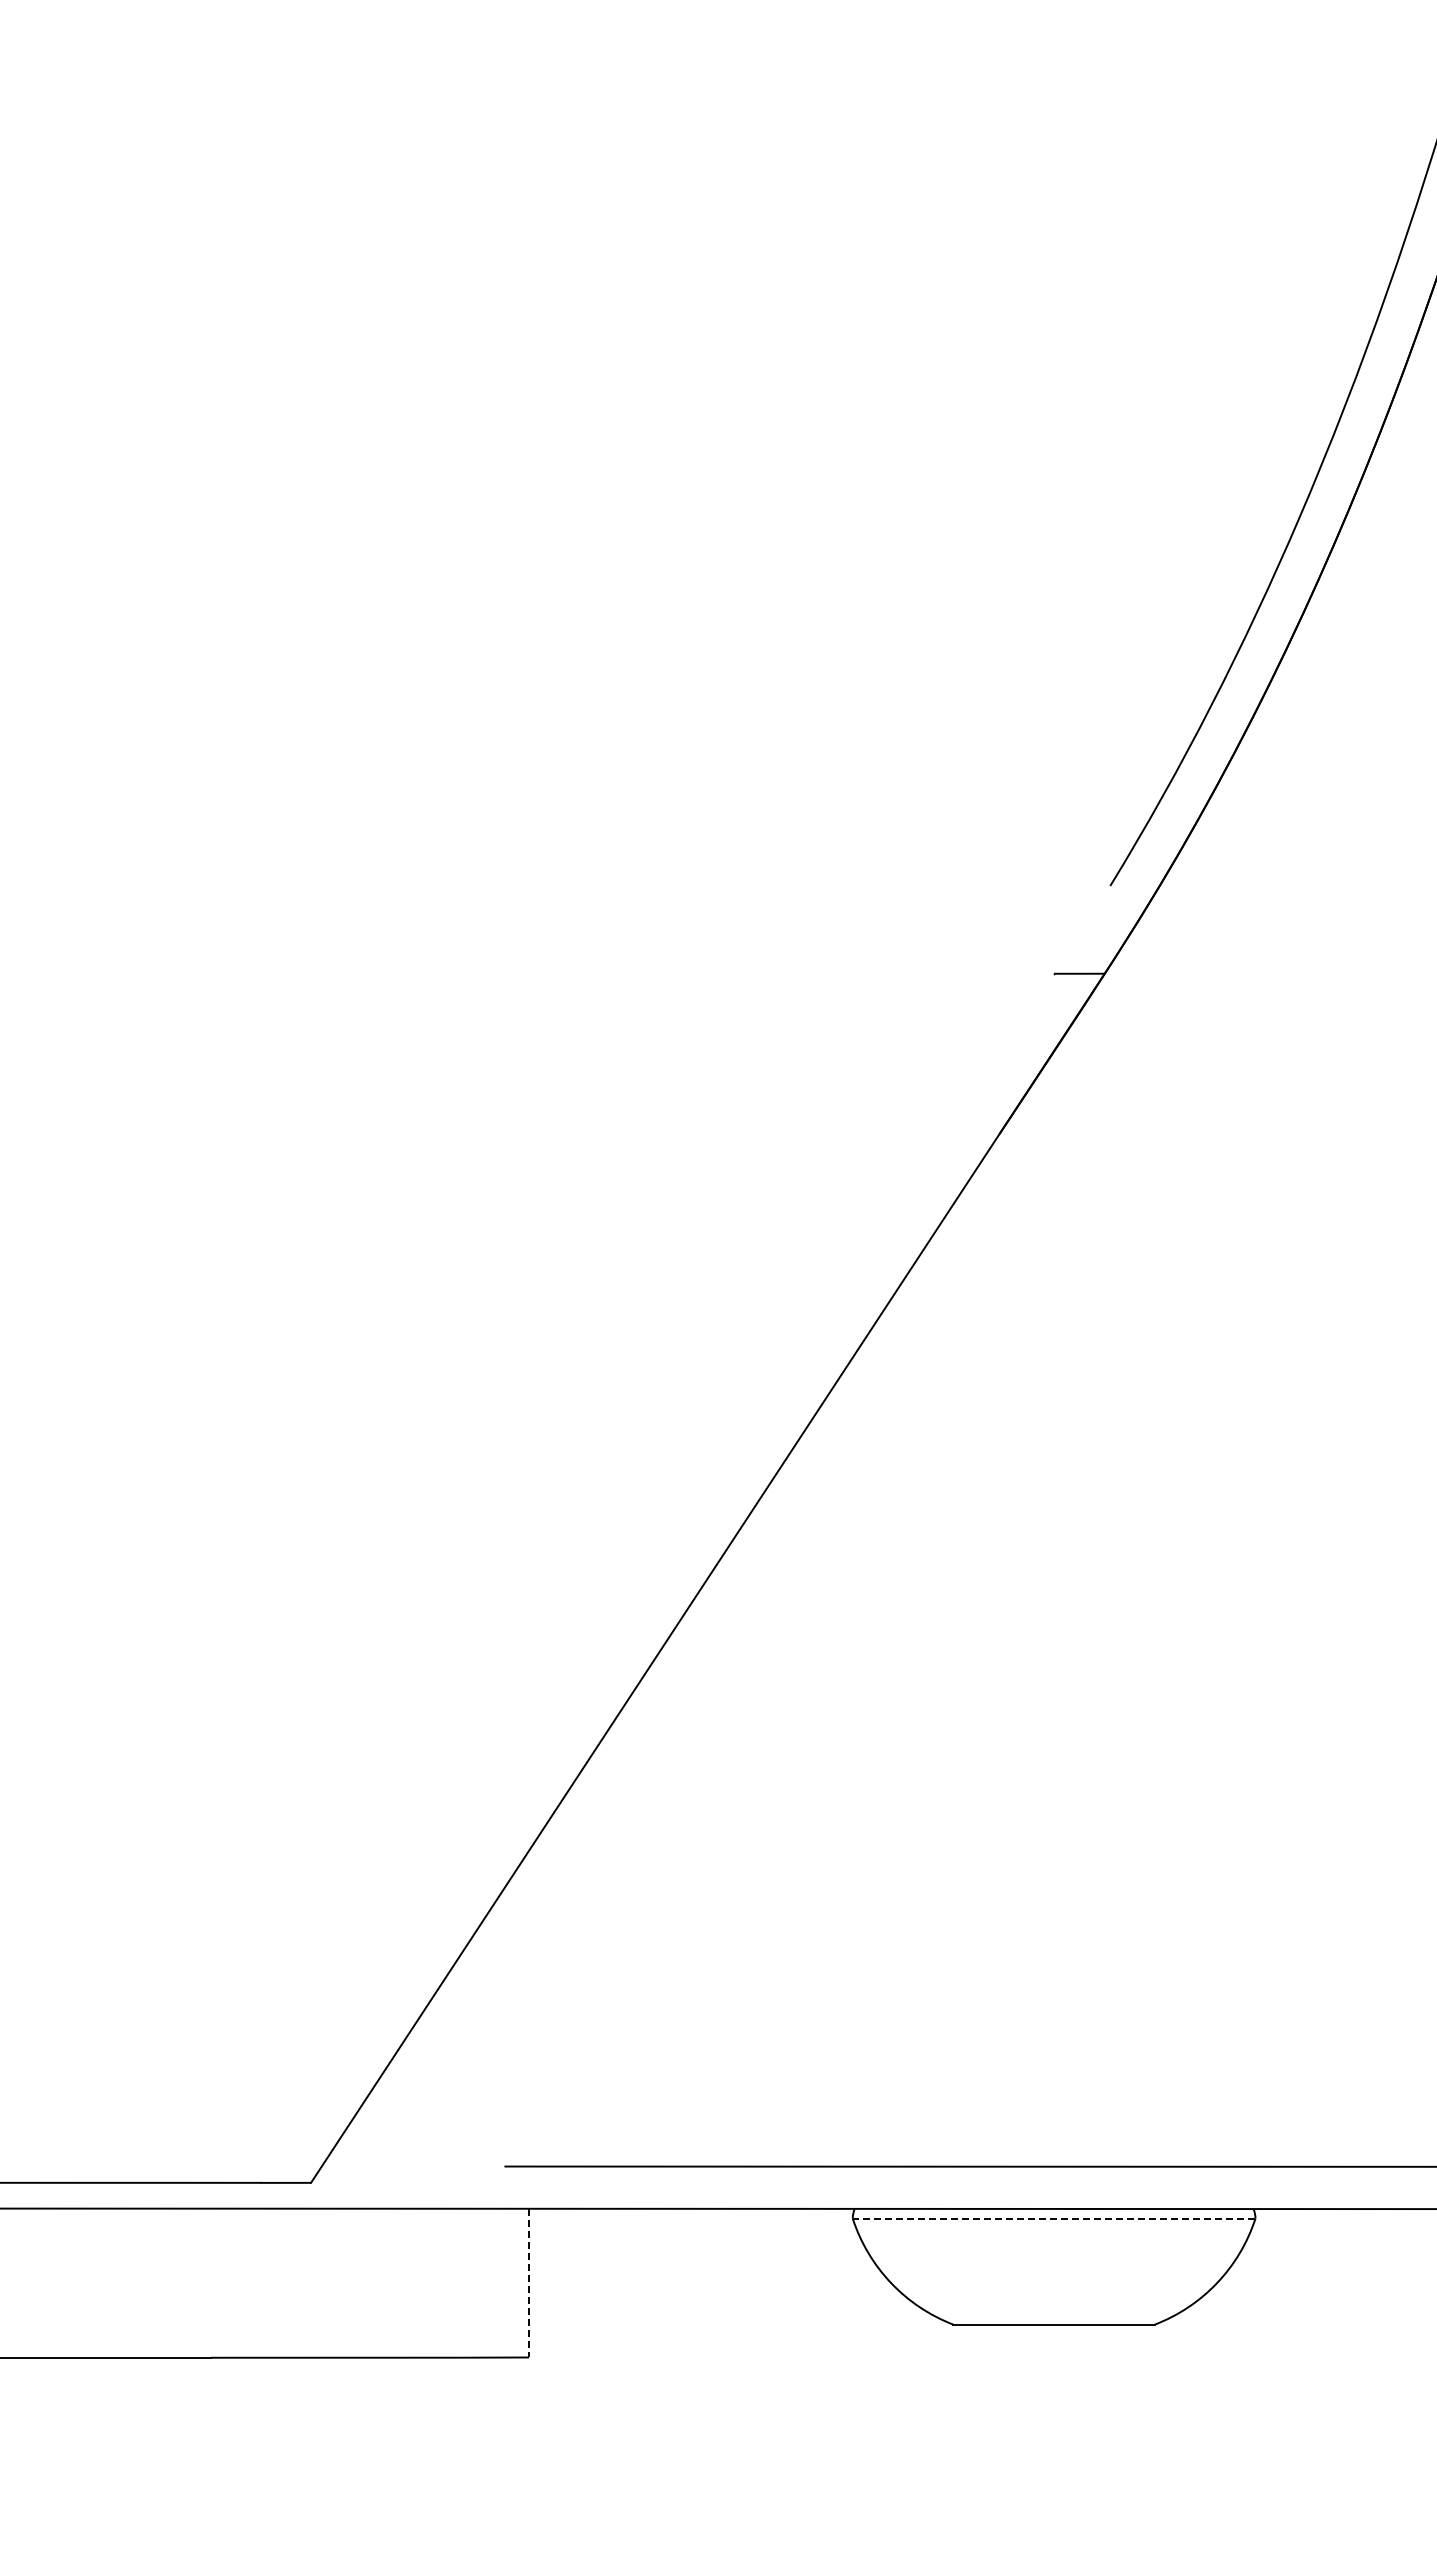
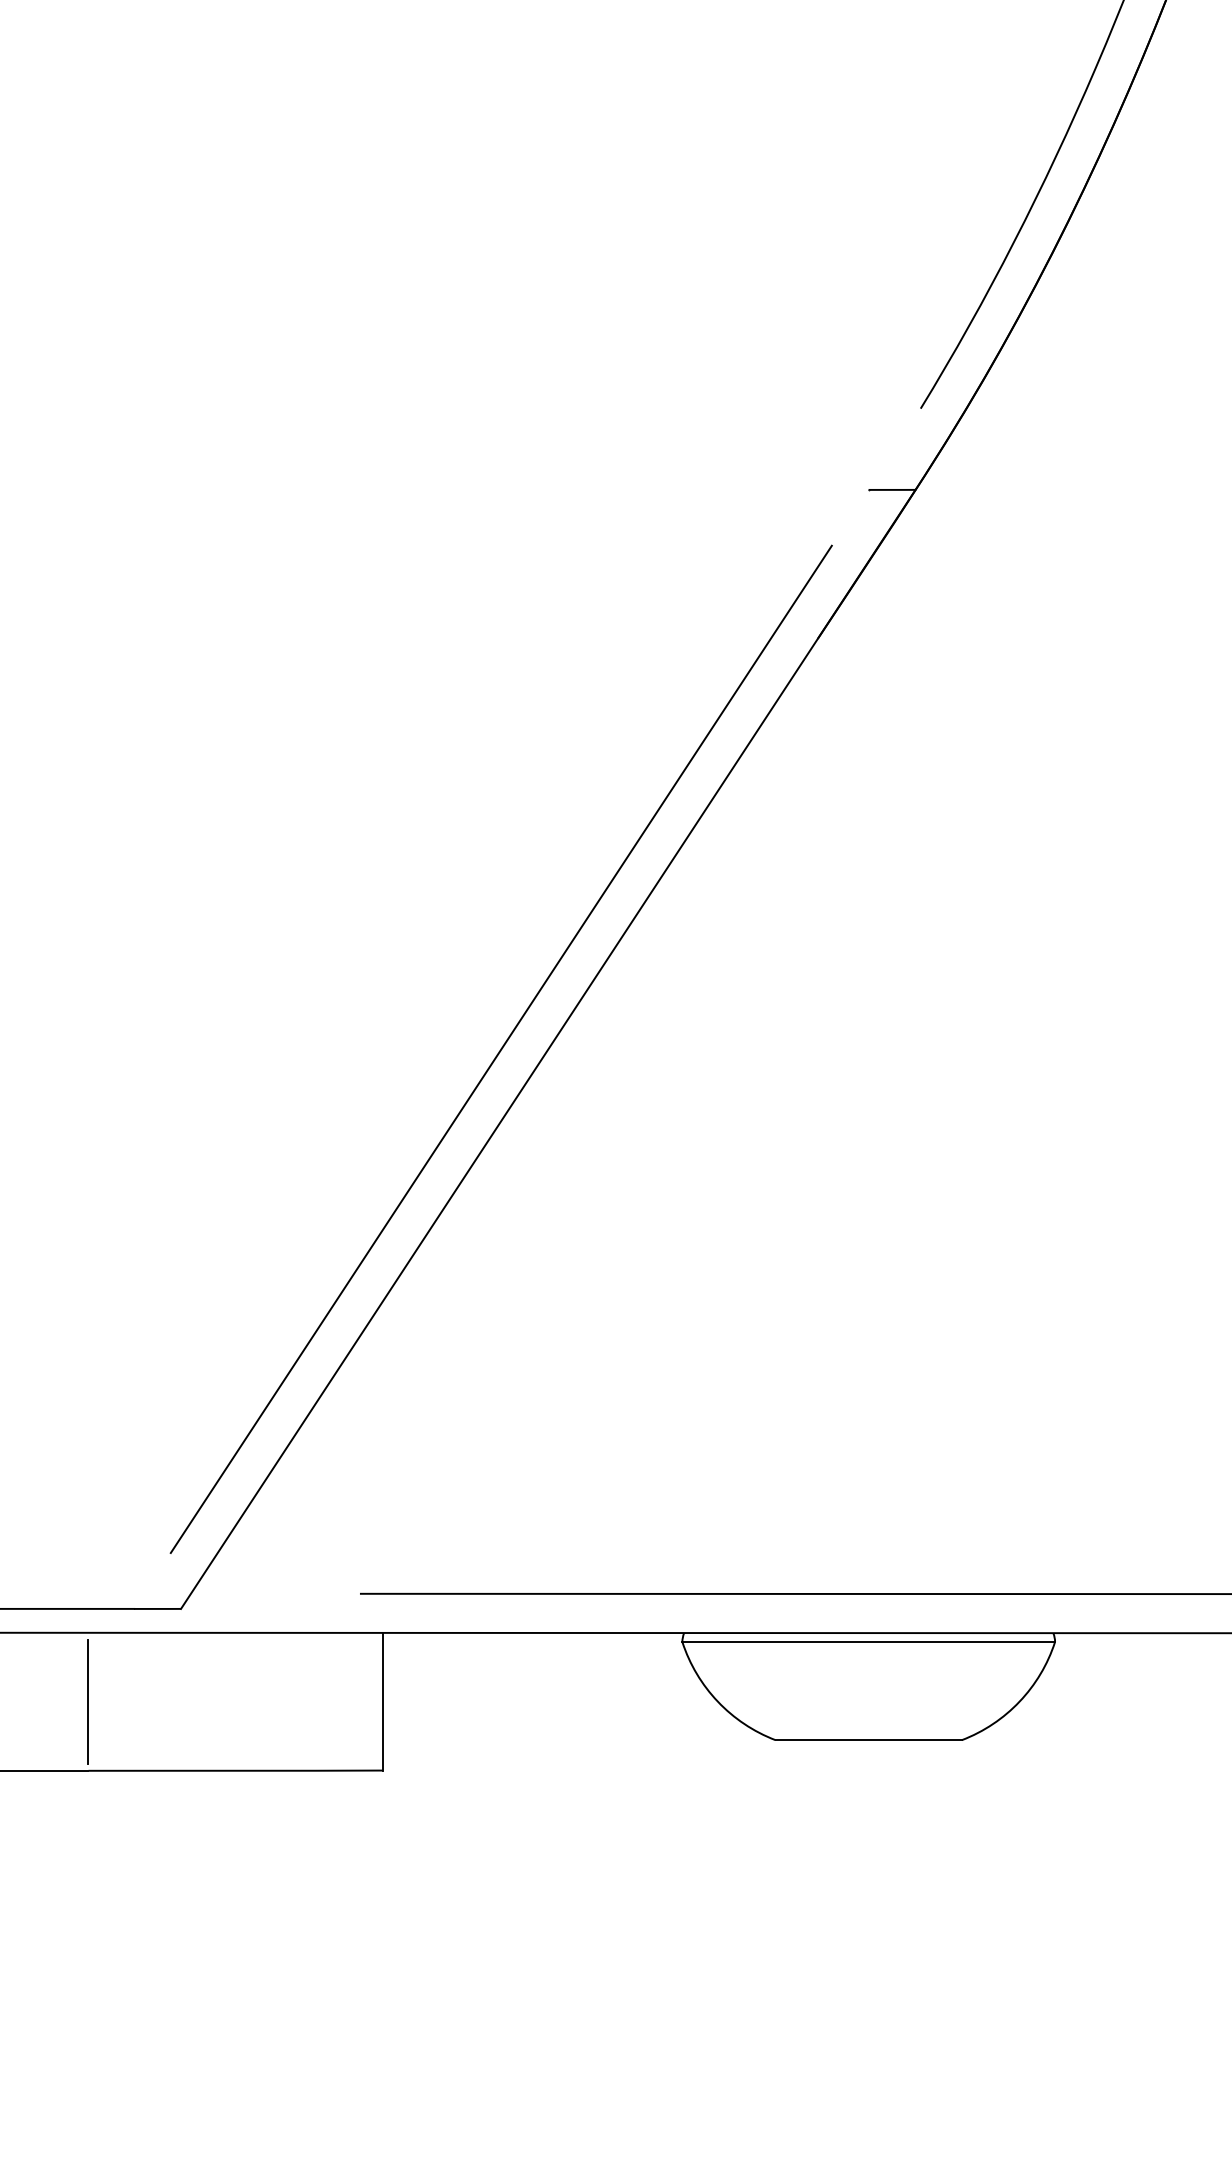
line: (657, 1578) -> (501, 1049), added
line: (1053, 2218) -> (868, 1641), dashed -> solid
line: (211, 2283) -> (88, 1702), added
line: (528, 2283) -> (382, 1702), dashed -> solid

